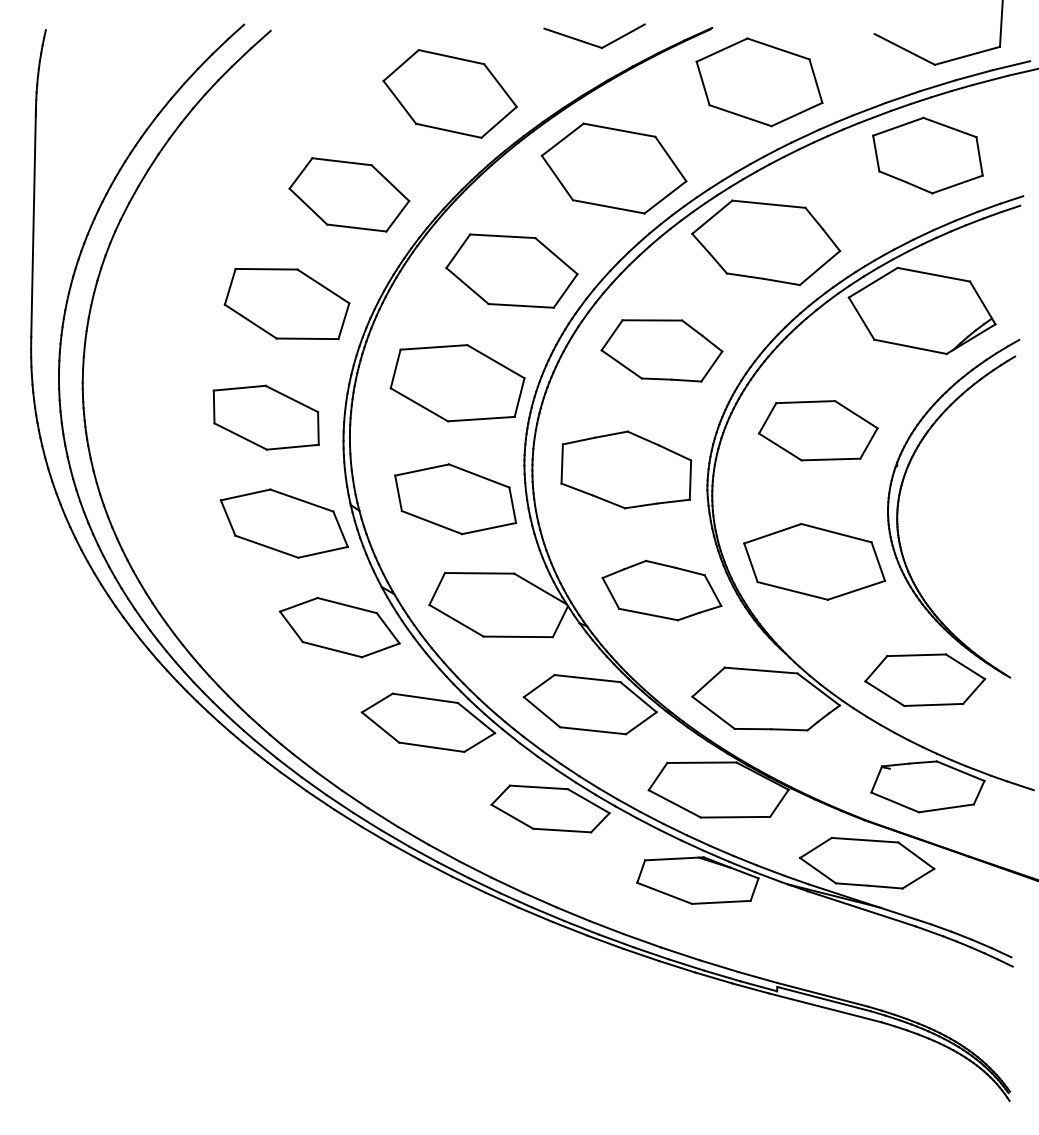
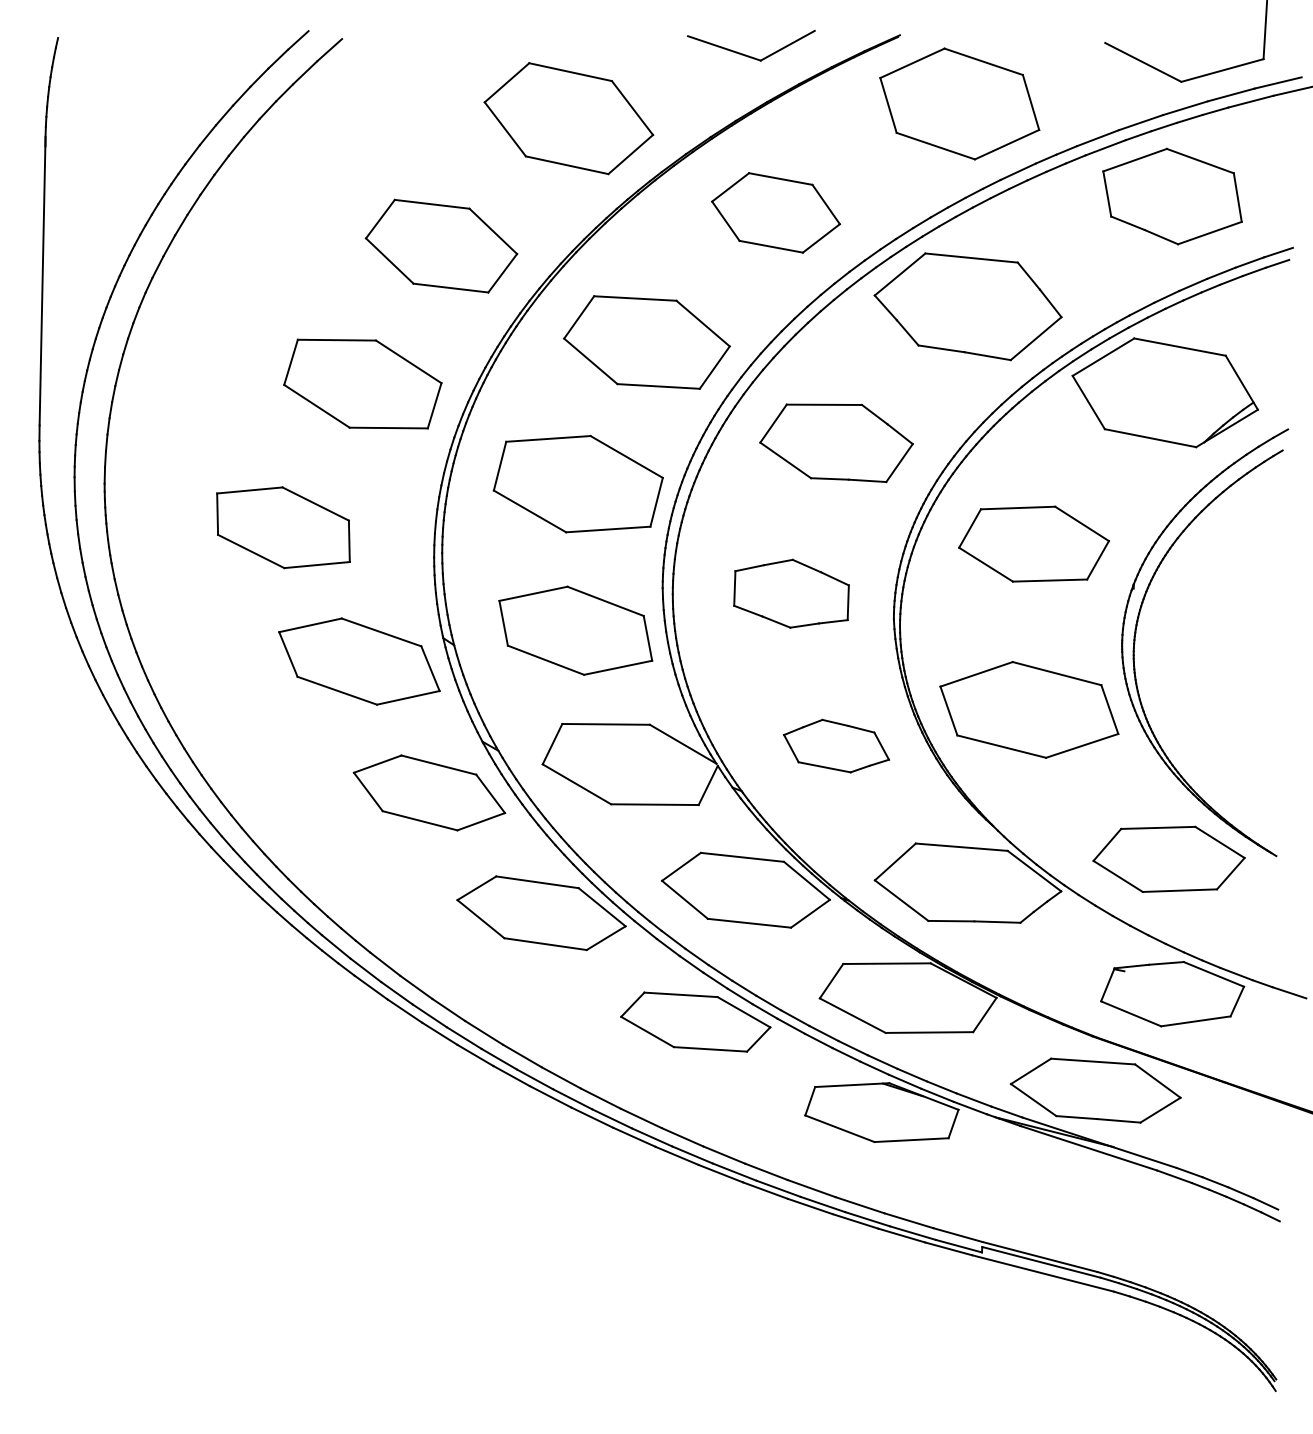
part: (613, 168) -> (775, 212), size x0.7
part: (265, 417) -> (282, 527), moved
part: (626, 469) -> (791, 593), size x0.7
part: (661, 590) -> (835, 746), size x0.7

